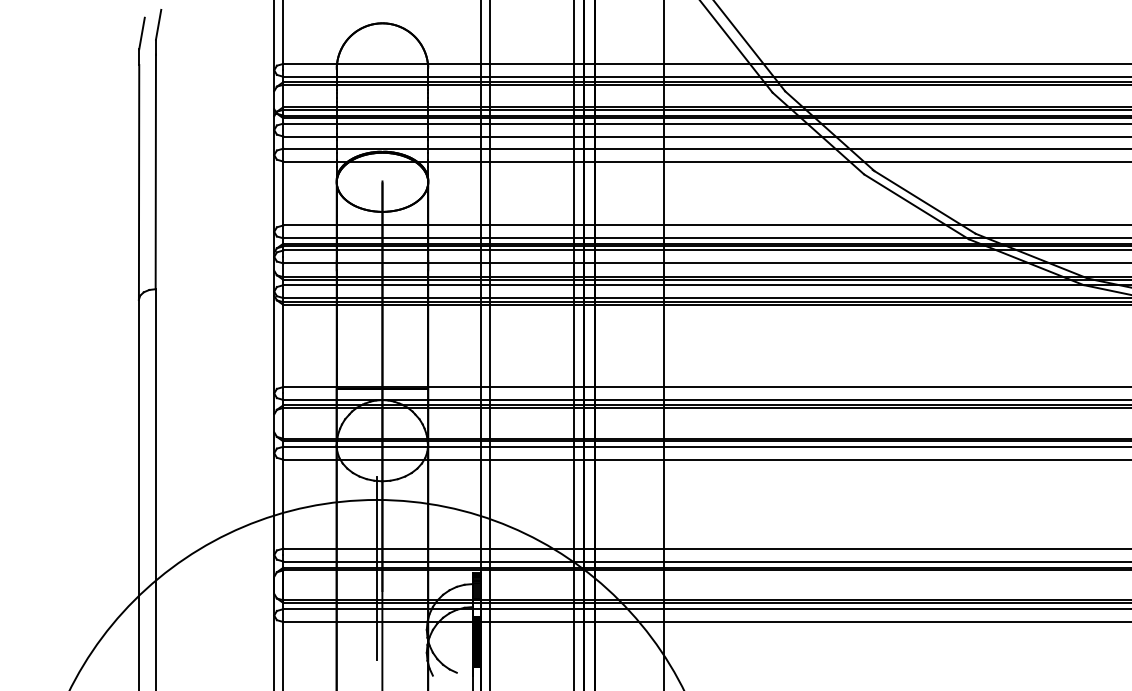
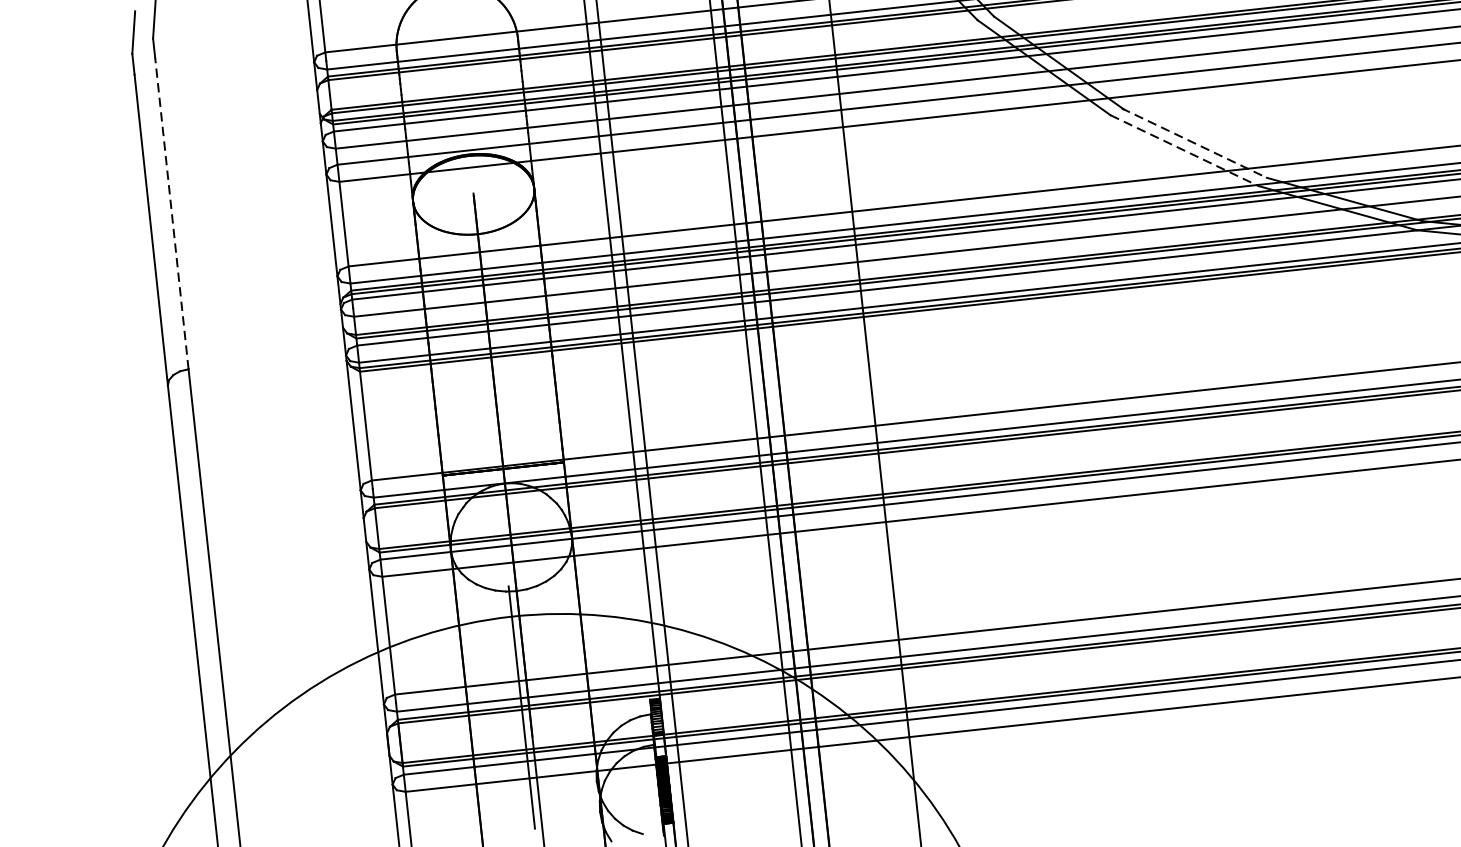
line: (155, 171) -> (171, 213), solid -> dashed
line: (924, 201) -> (1194, 142), solid -> dashed
line: (916, 206) -> (1184, 150), solid -> dashed

